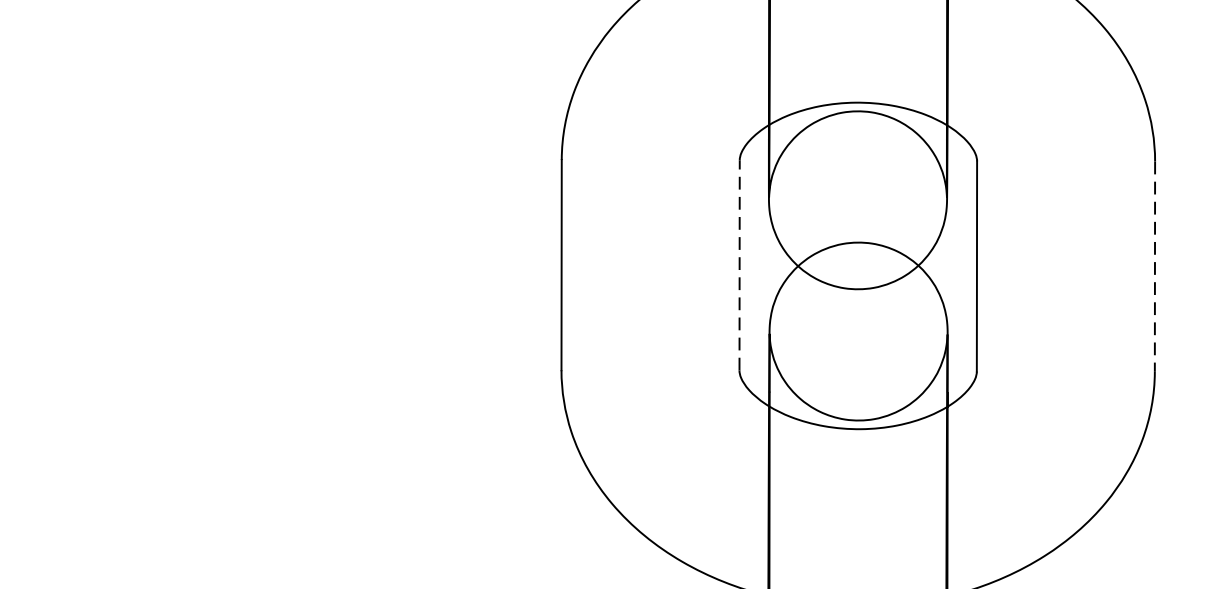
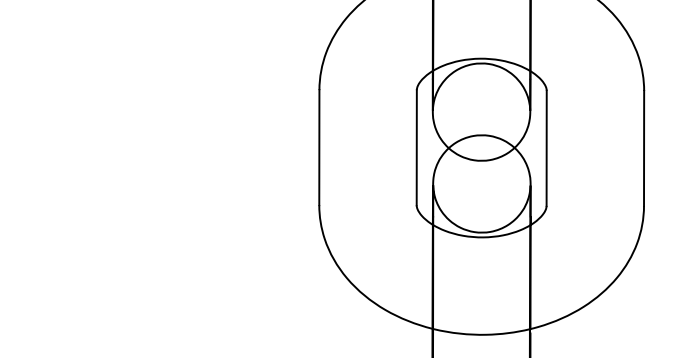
line: (739, 264) -> (416, 147), dashed -> solid
line: (1155, 266) -> (644, 148), dashed -> solid

